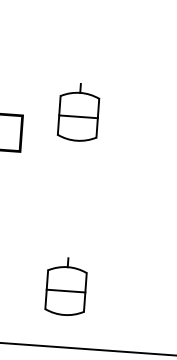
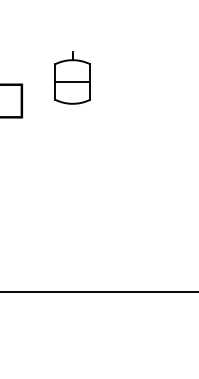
part: (66, 286) -> (72, 236), removed

